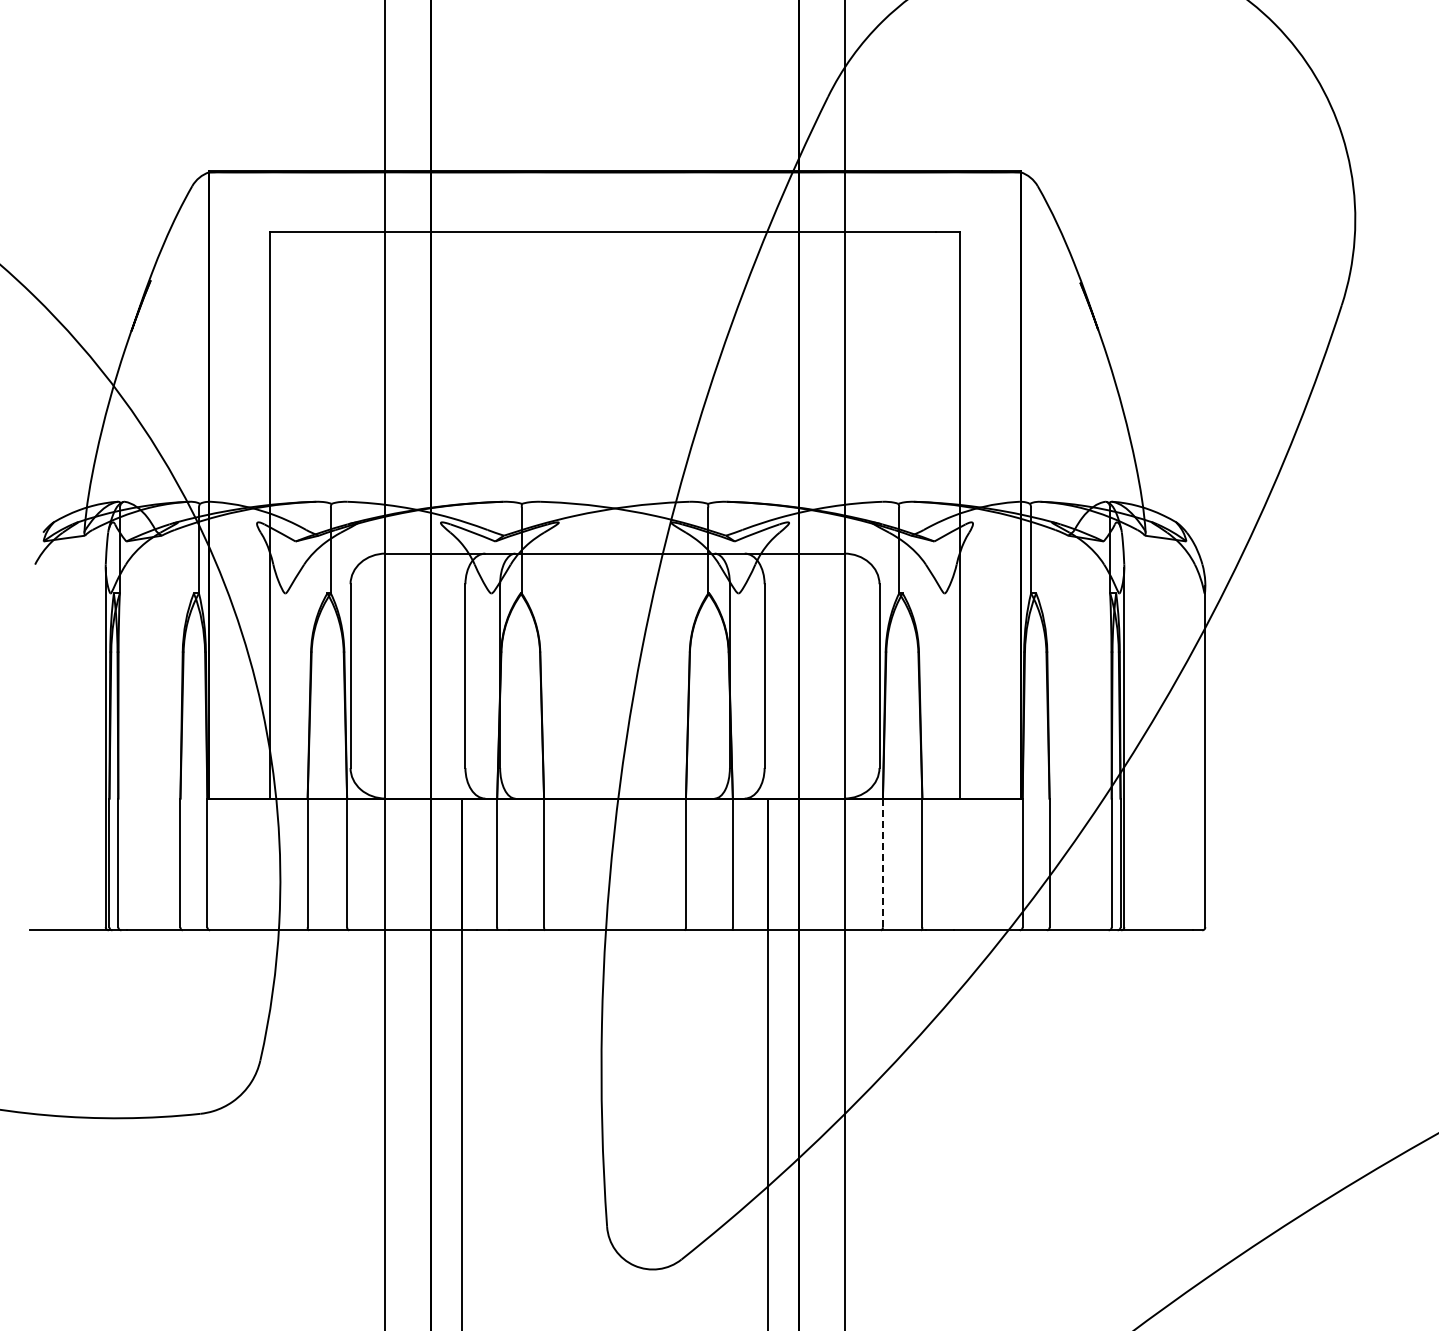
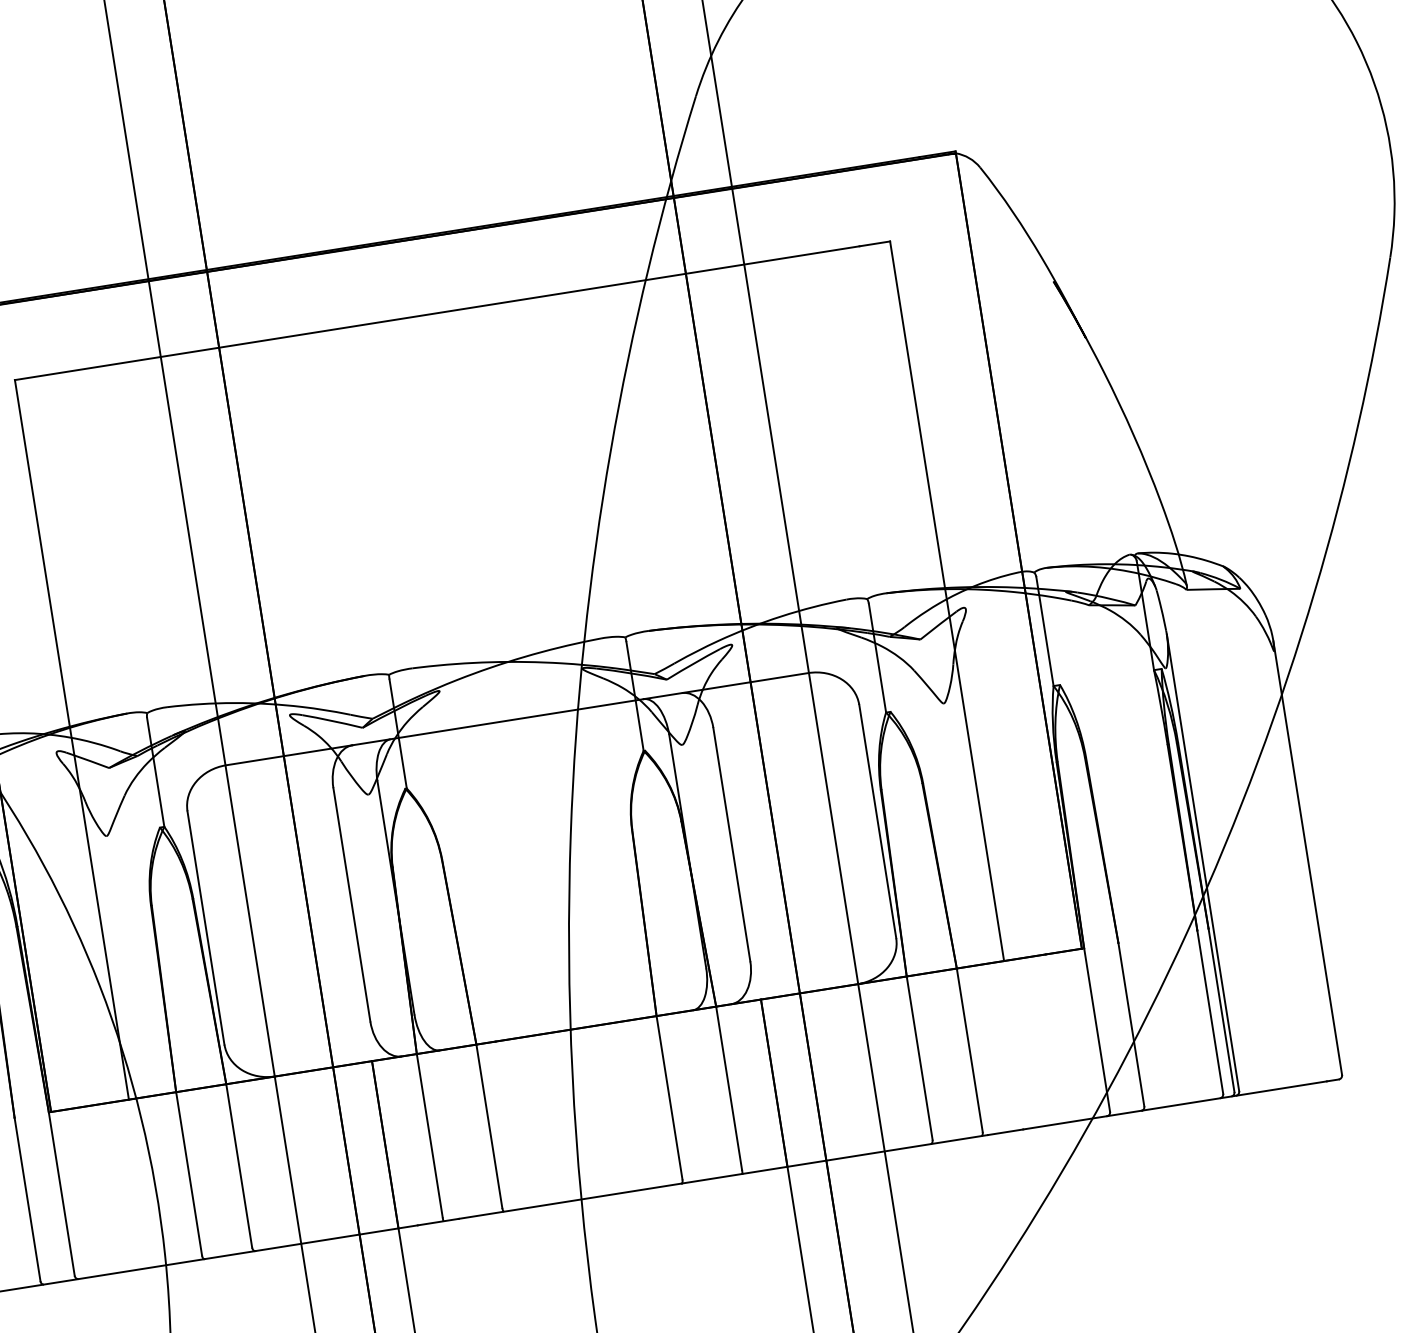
line: (882, 863) -> (919, 1058), dashed -> solid

